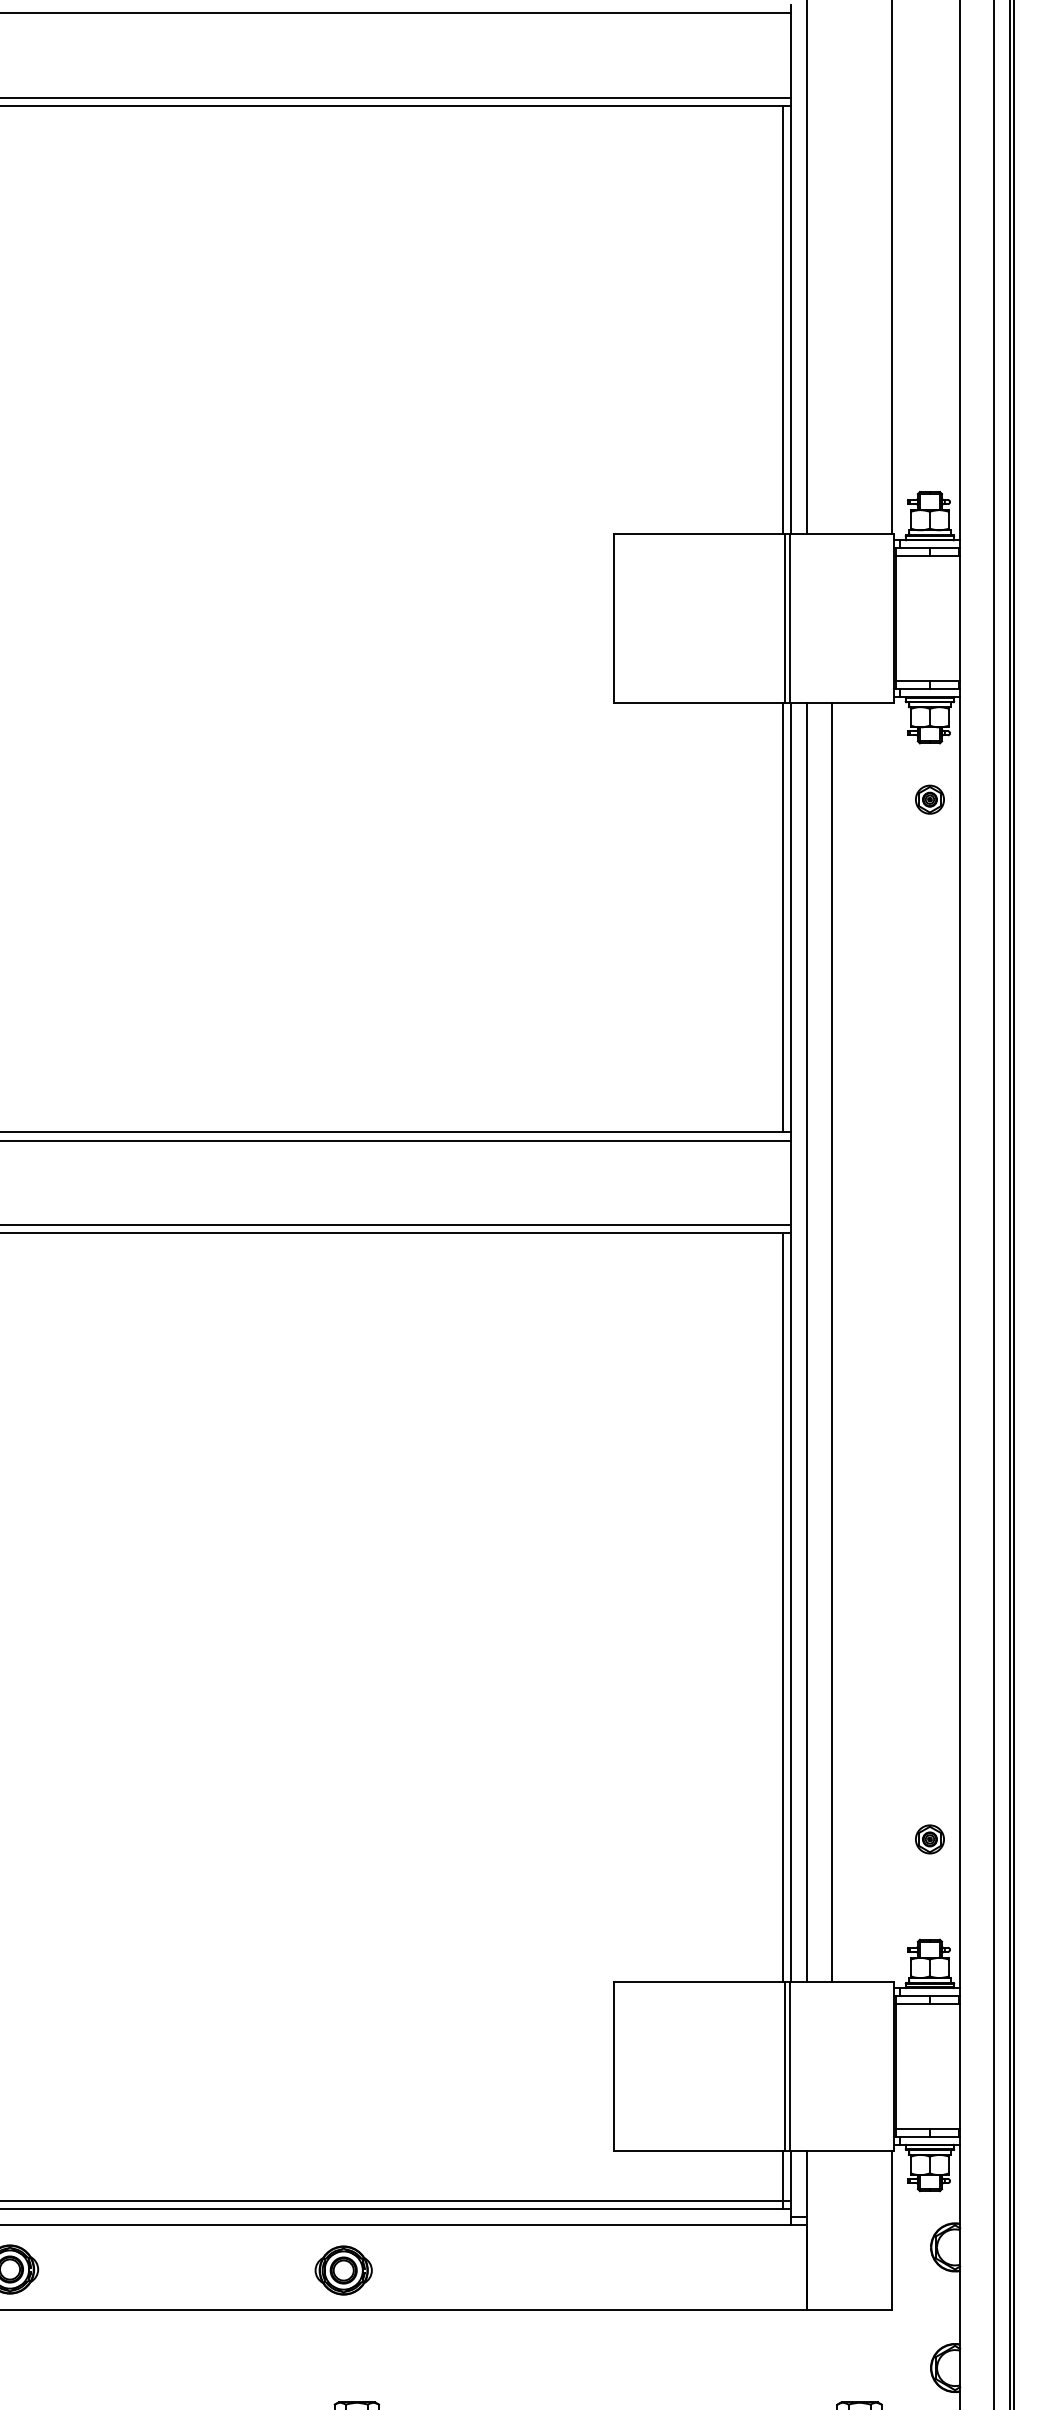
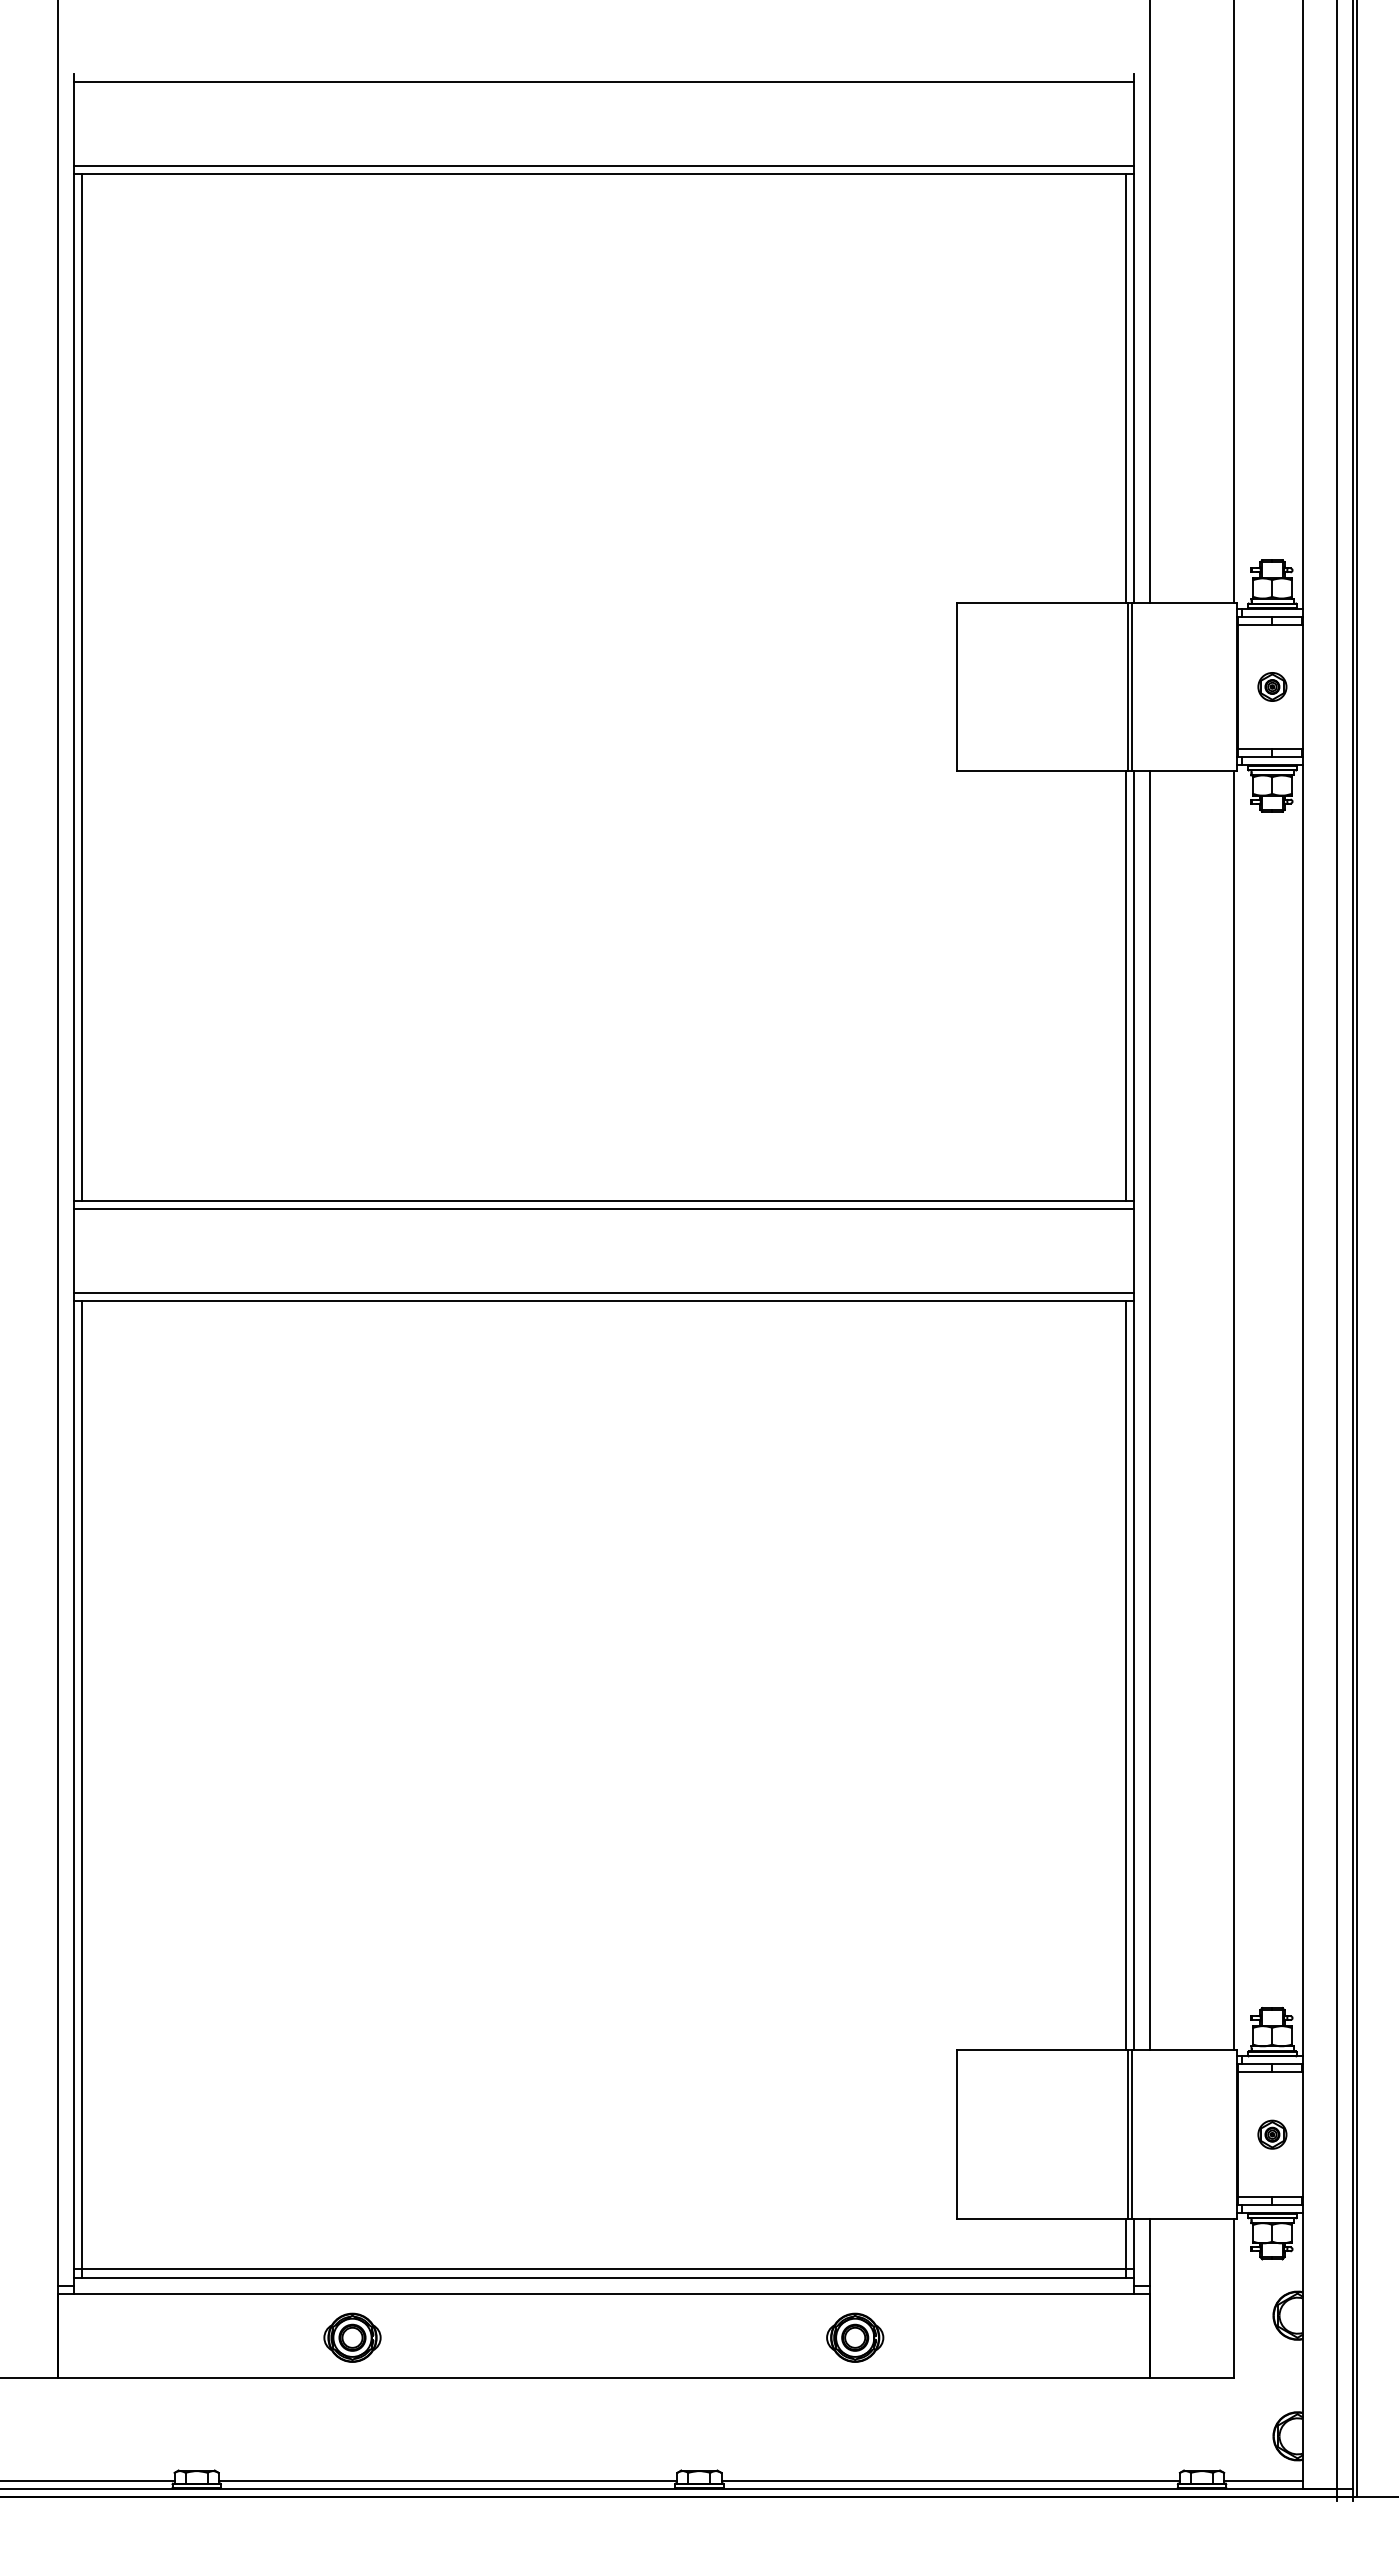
part: (930, 799) -> (1272, 686), moved
line: (832, 1342) -> (1234, 1410), moved
part: (930, 1839) -> (1272, 2134), moved
part: (344, 2270) -> (855, 2337), moved

